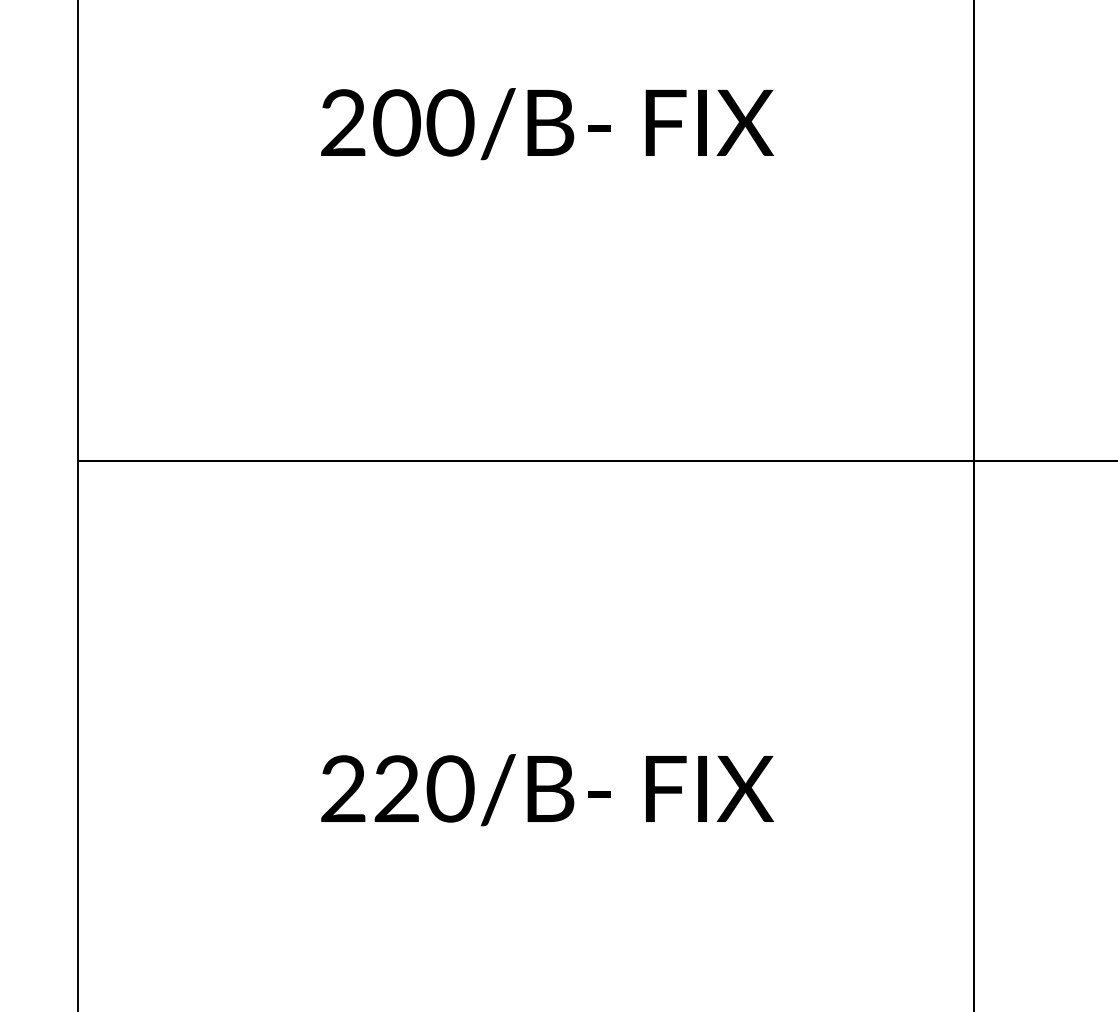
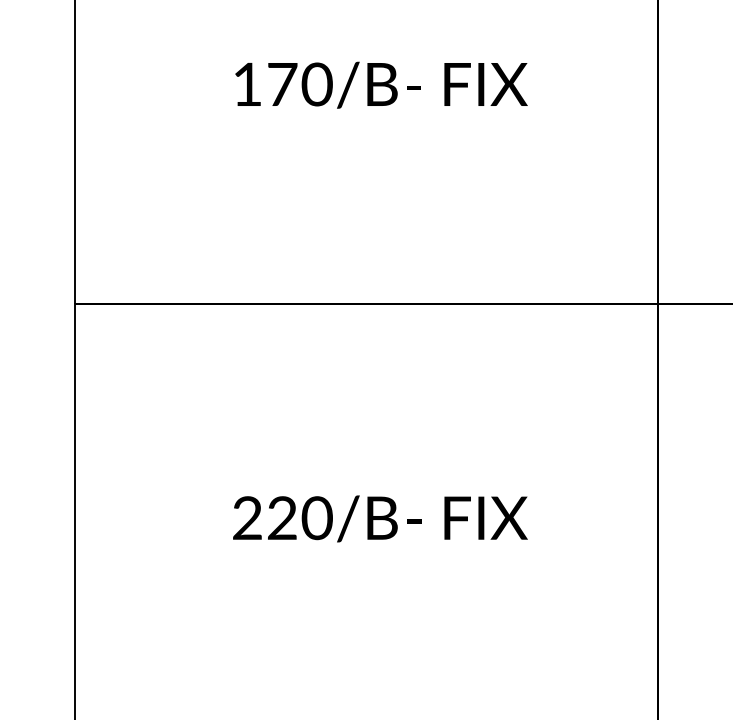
text: (371, 122) -> (265, 84), 200/B -> 170/B

